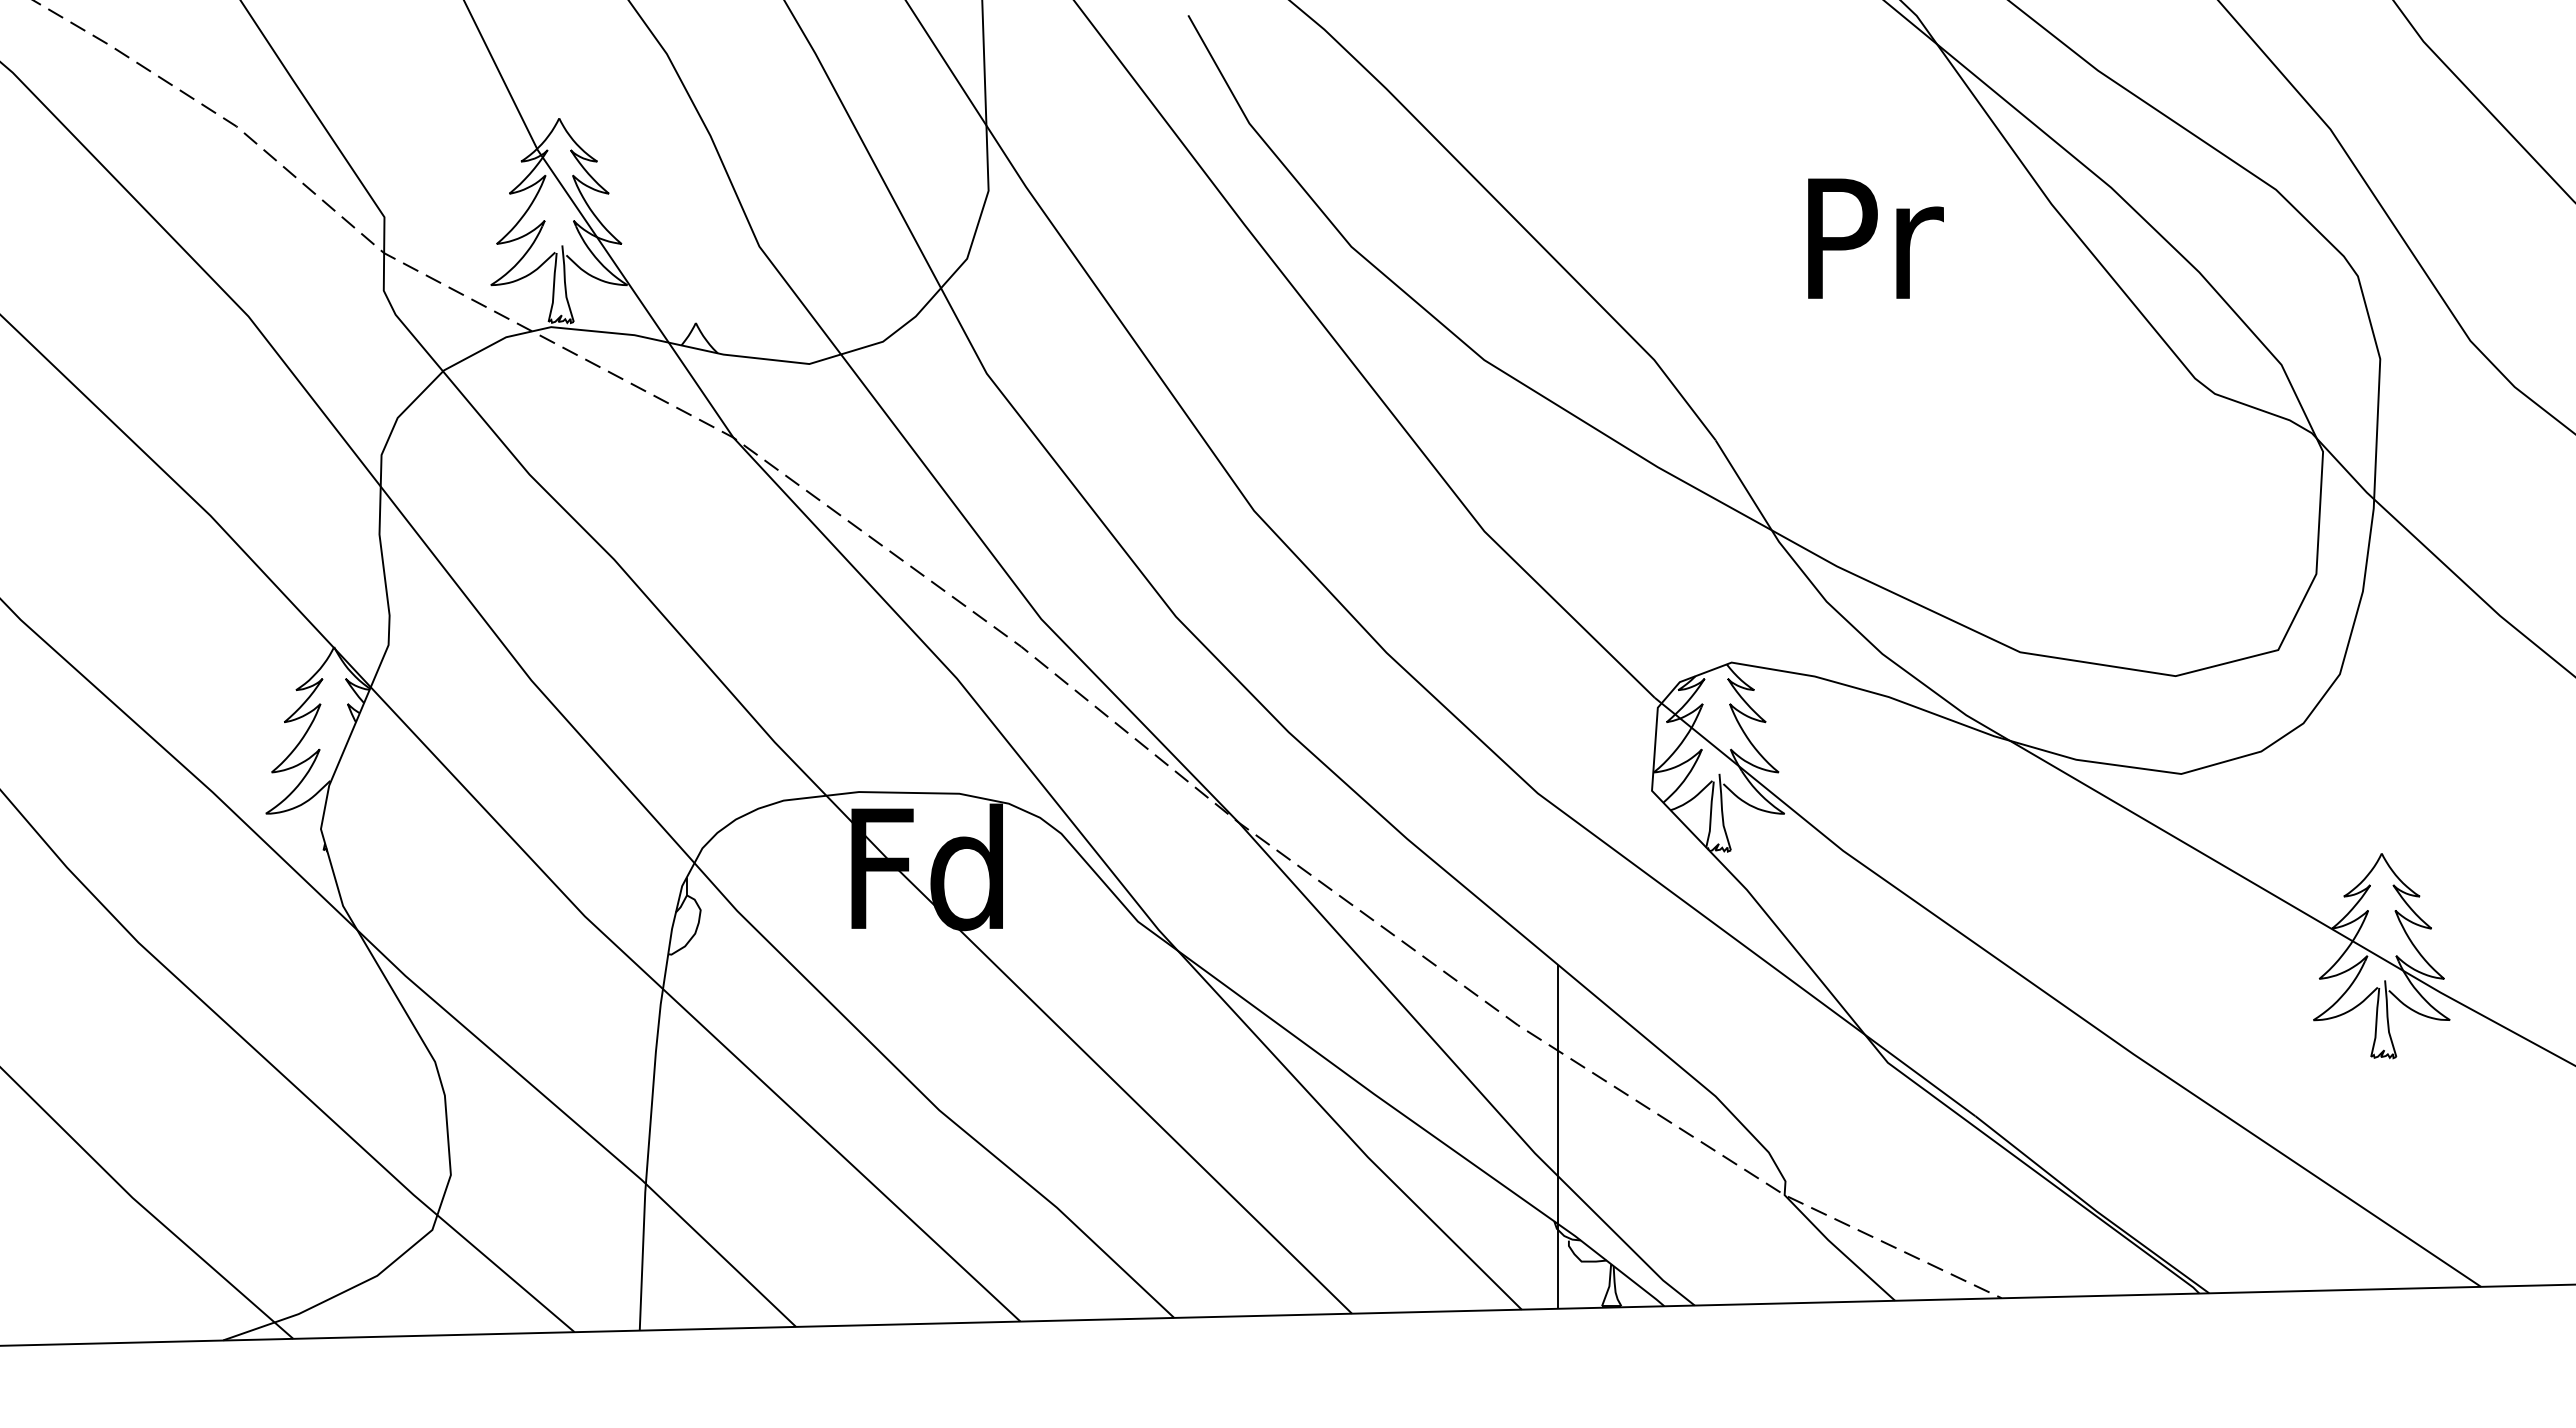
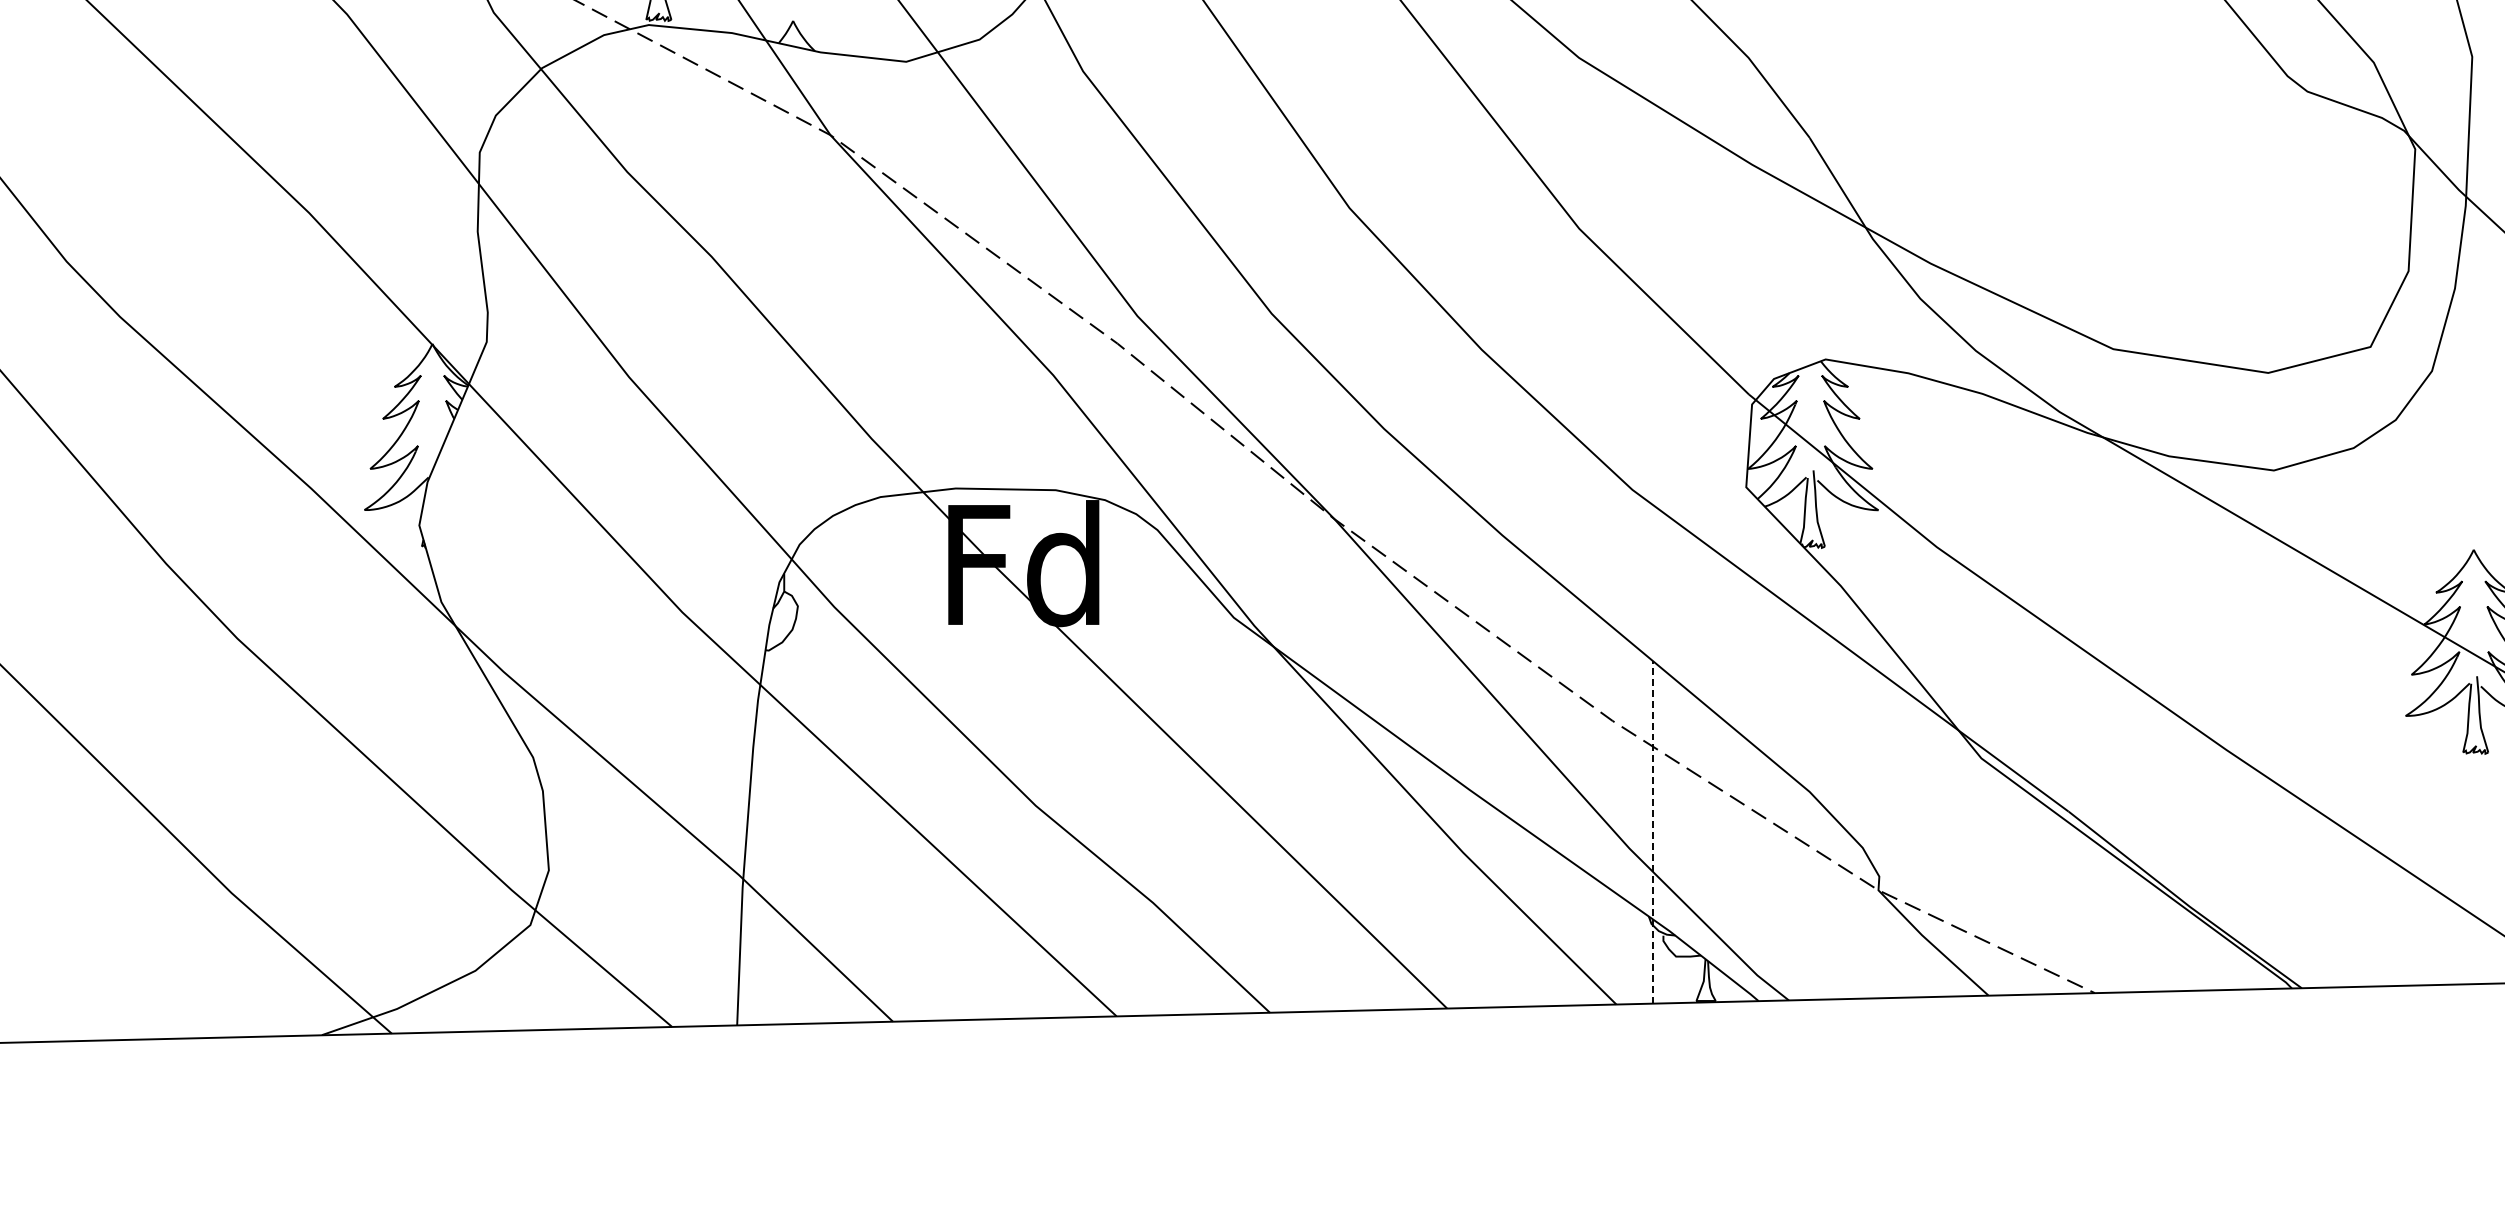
line: (1558, 1137) -> (1653, 832), solid -> dashed

